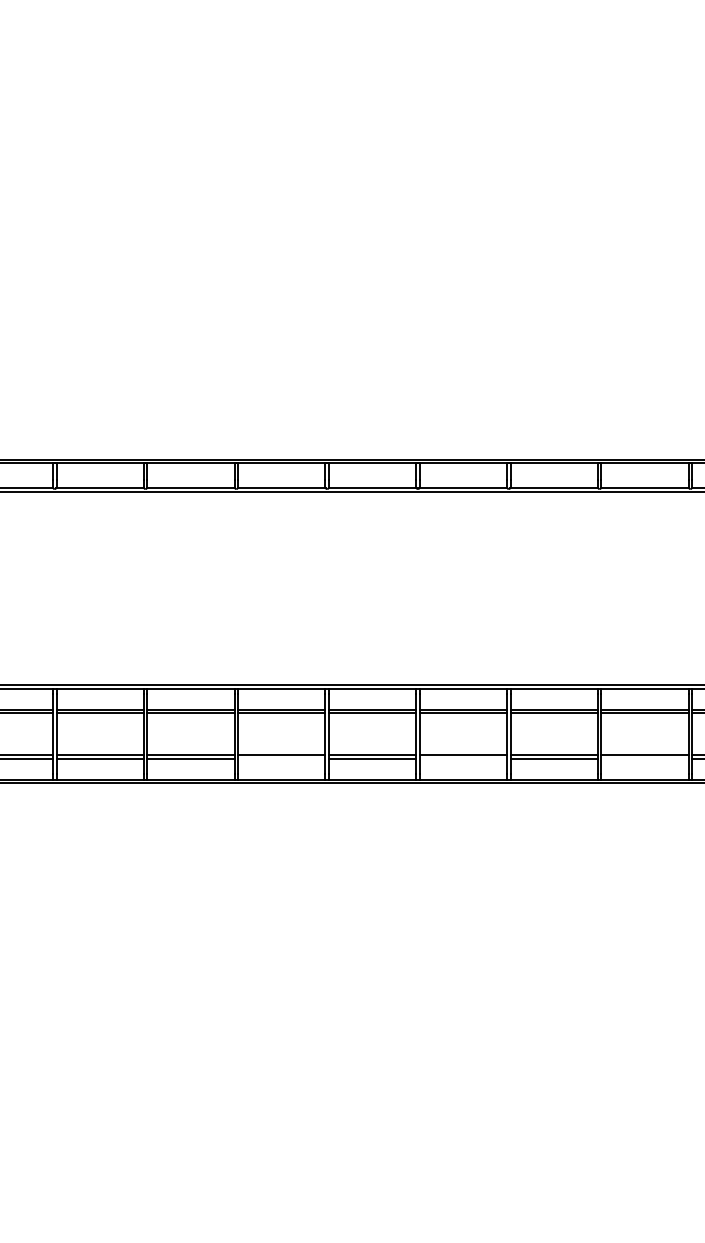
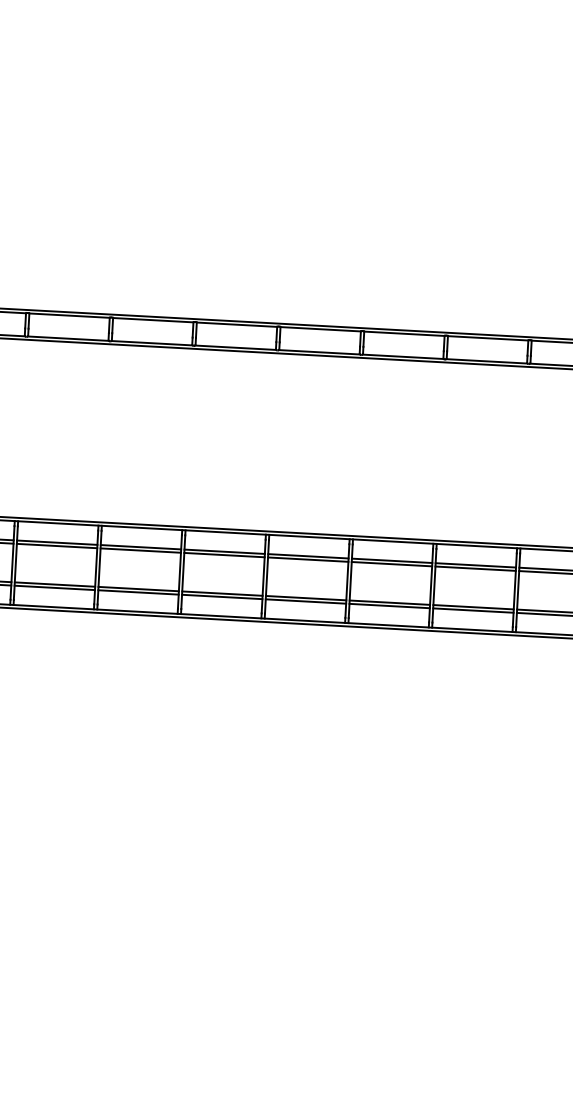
line: (281, 758) -> (138, 592), added
line: (463, 758) -> (306, 601), added
line: (644, 758) -> (472, 610), added

